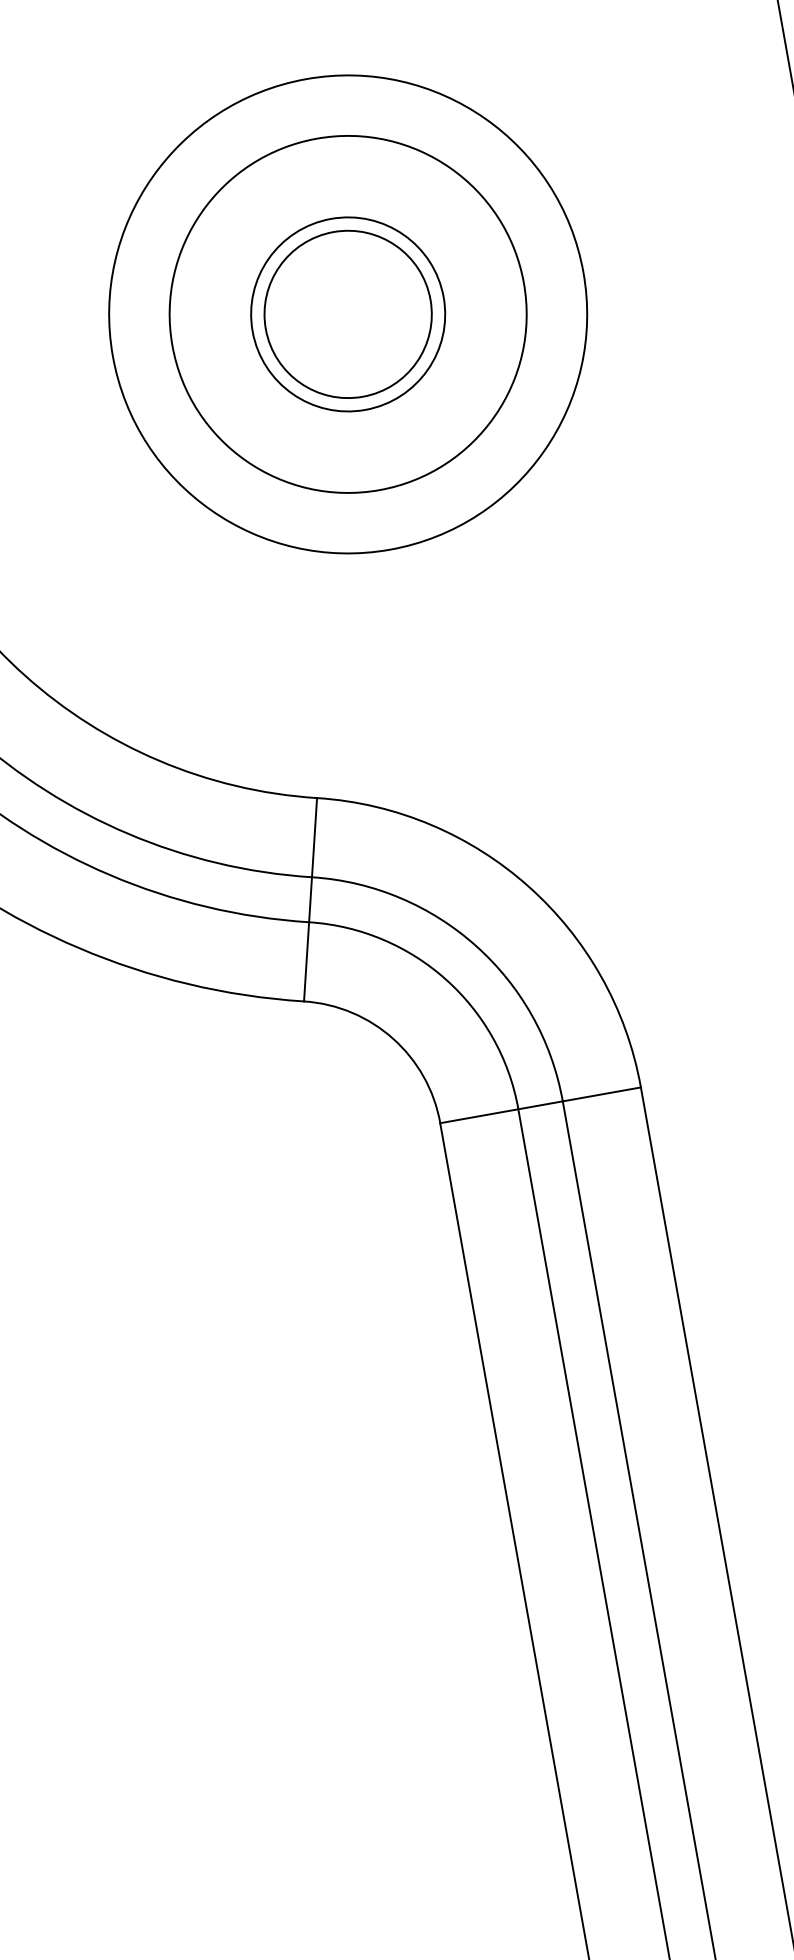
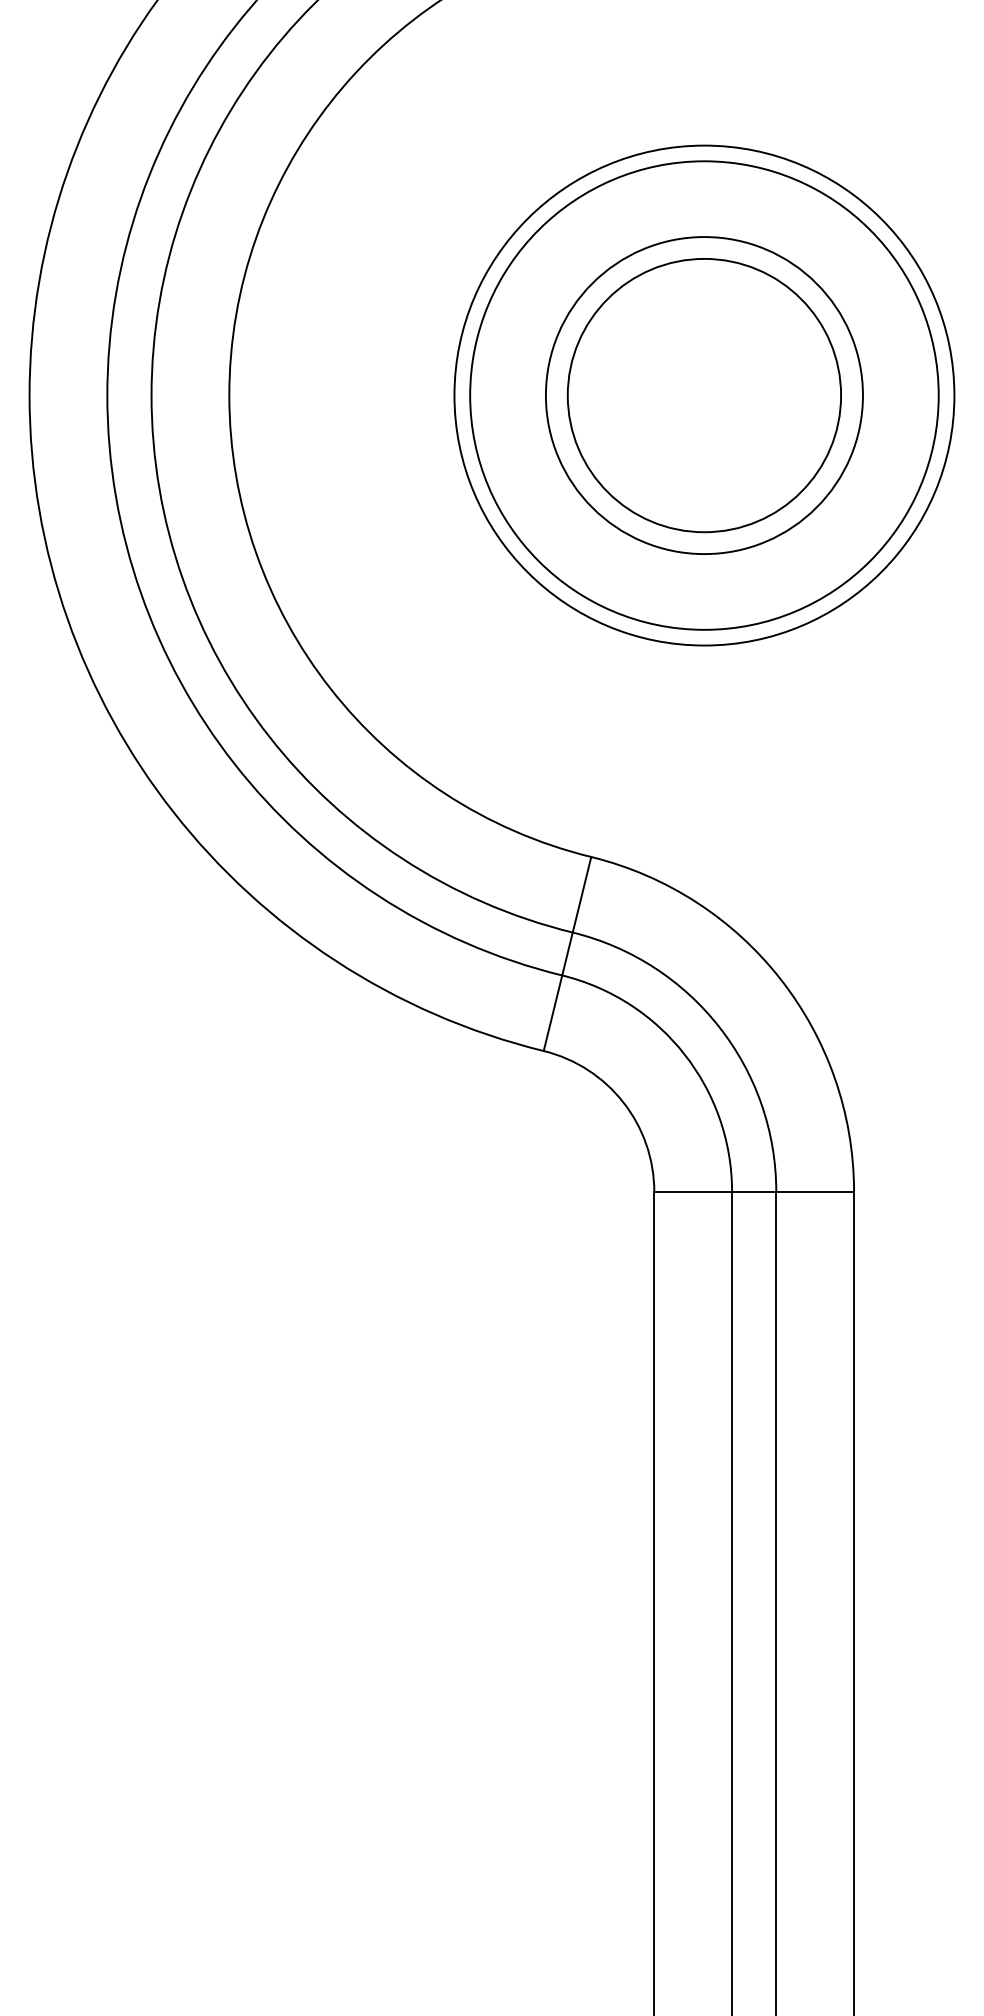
circle: (347, 314) -> (703, 395), size x1.67
circle: (348, 314) -> (704, 395), size x1.43
circle: (348, 314) -> (704, 395), size x1.67

